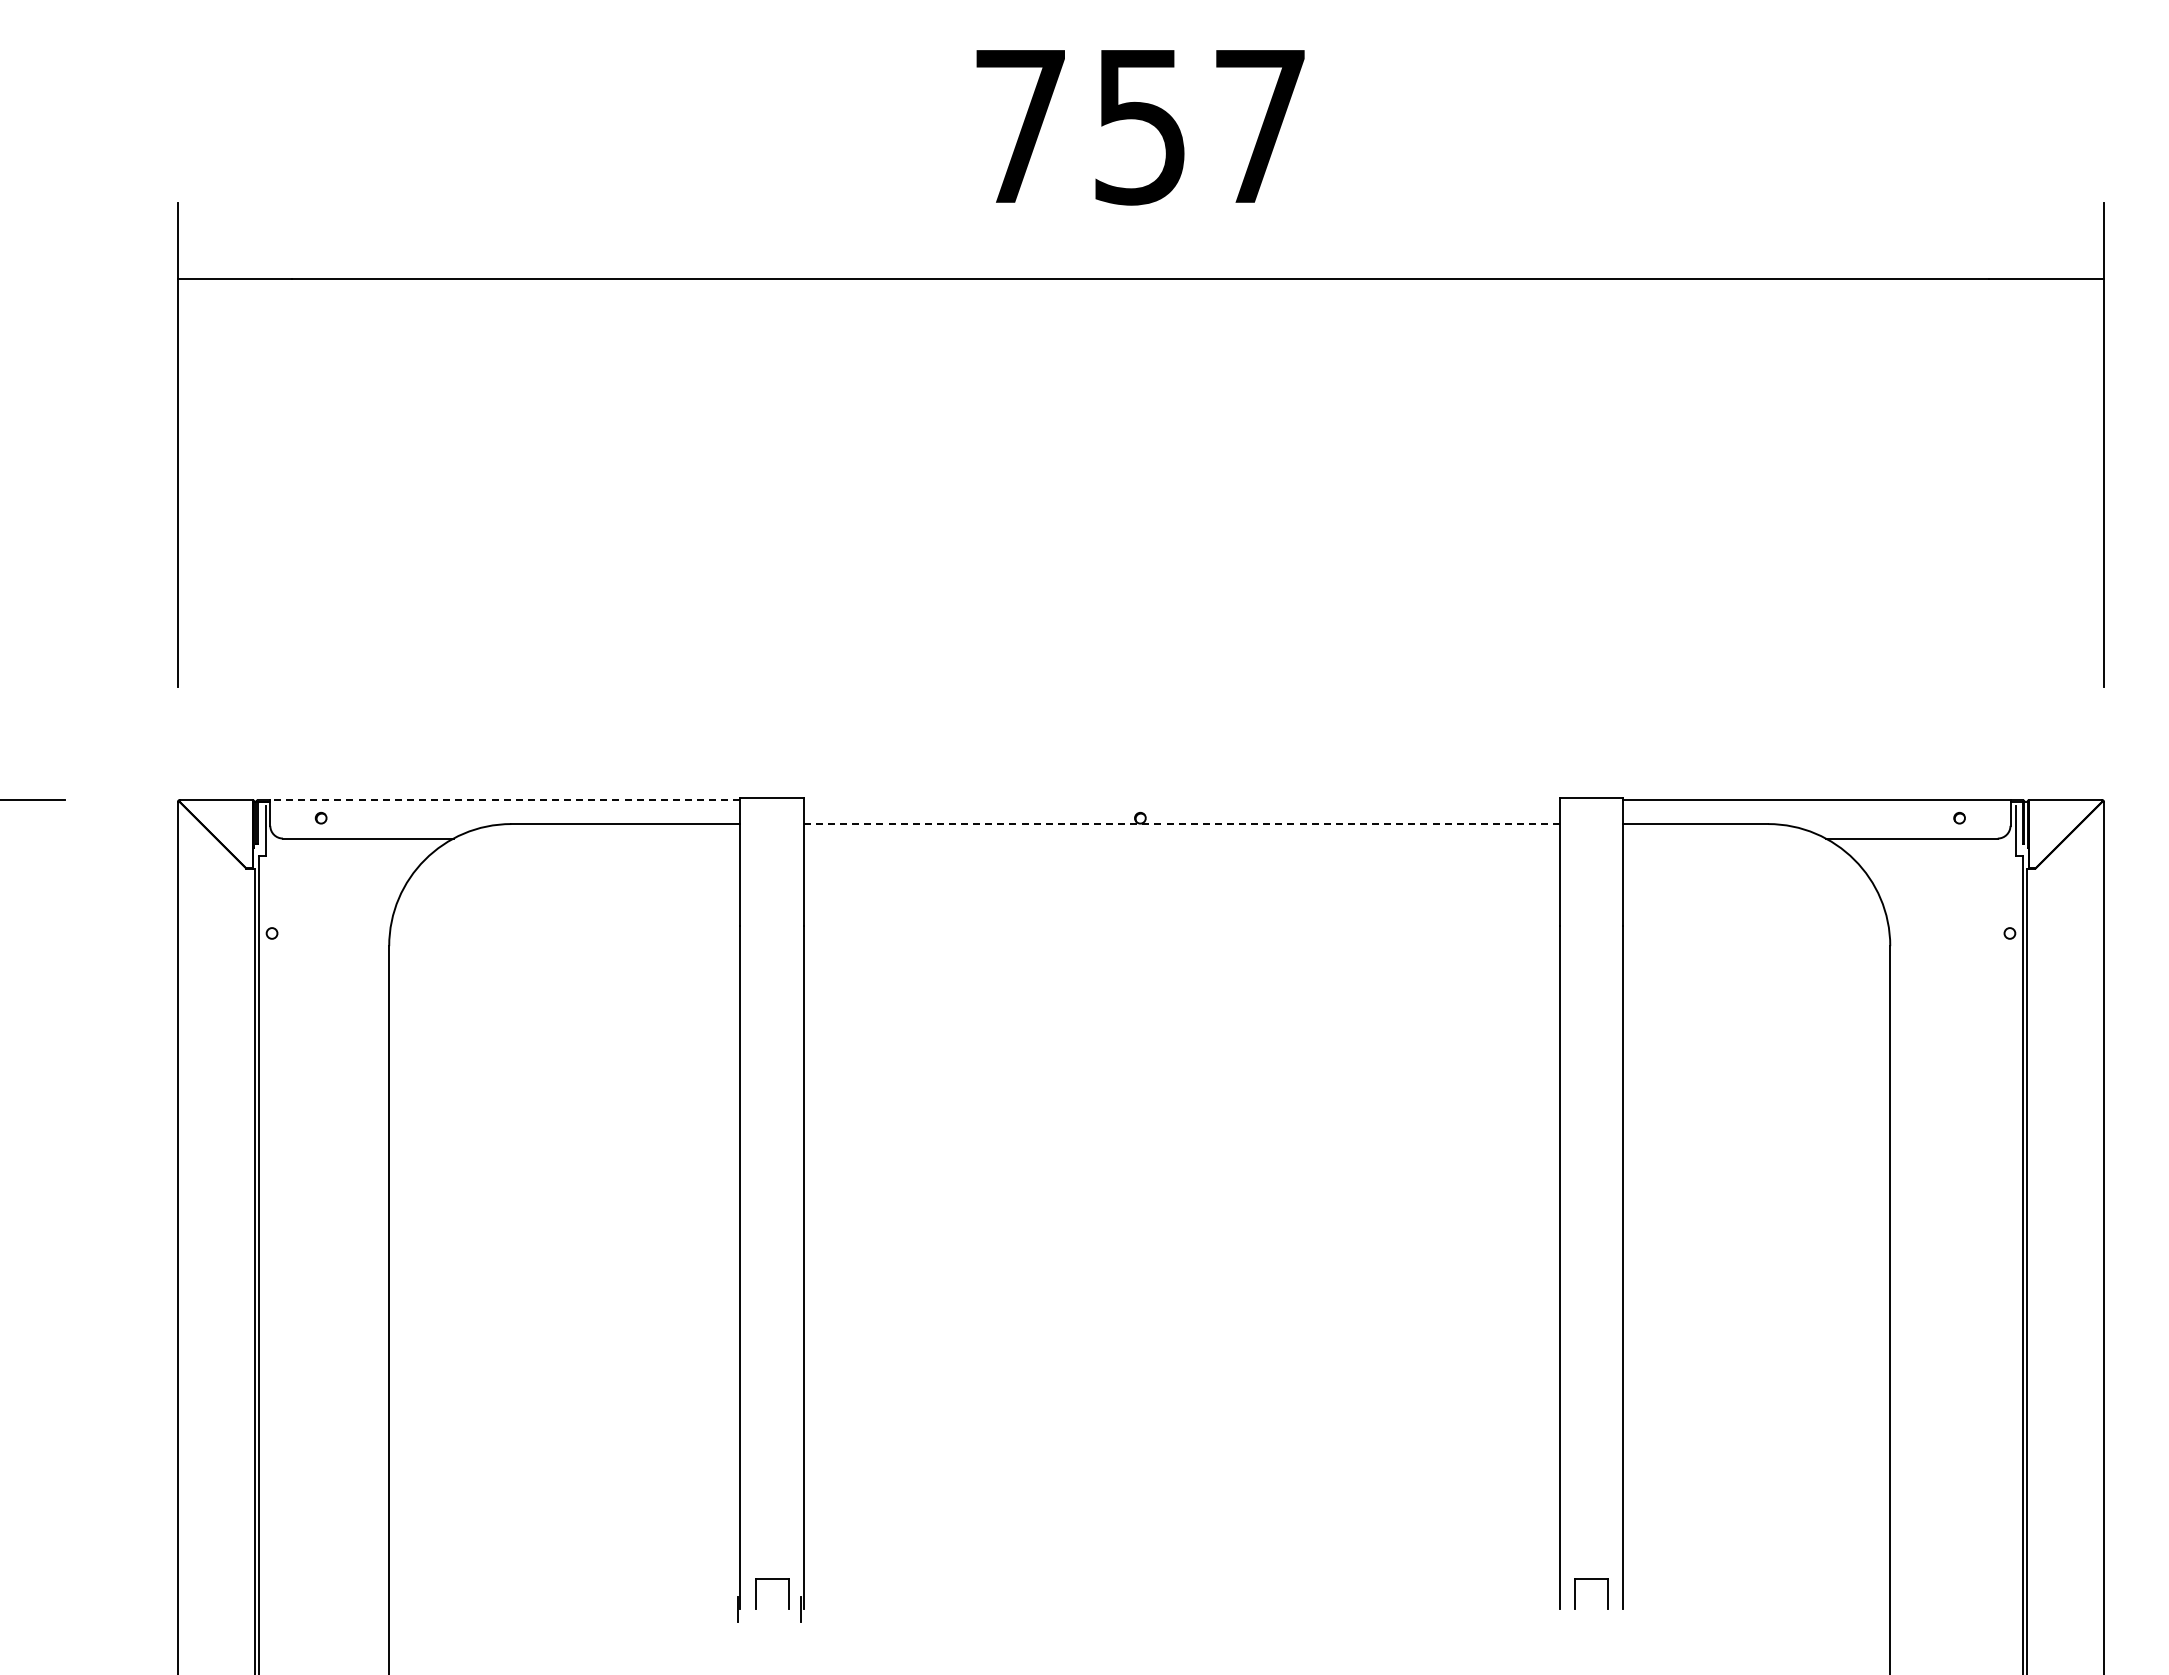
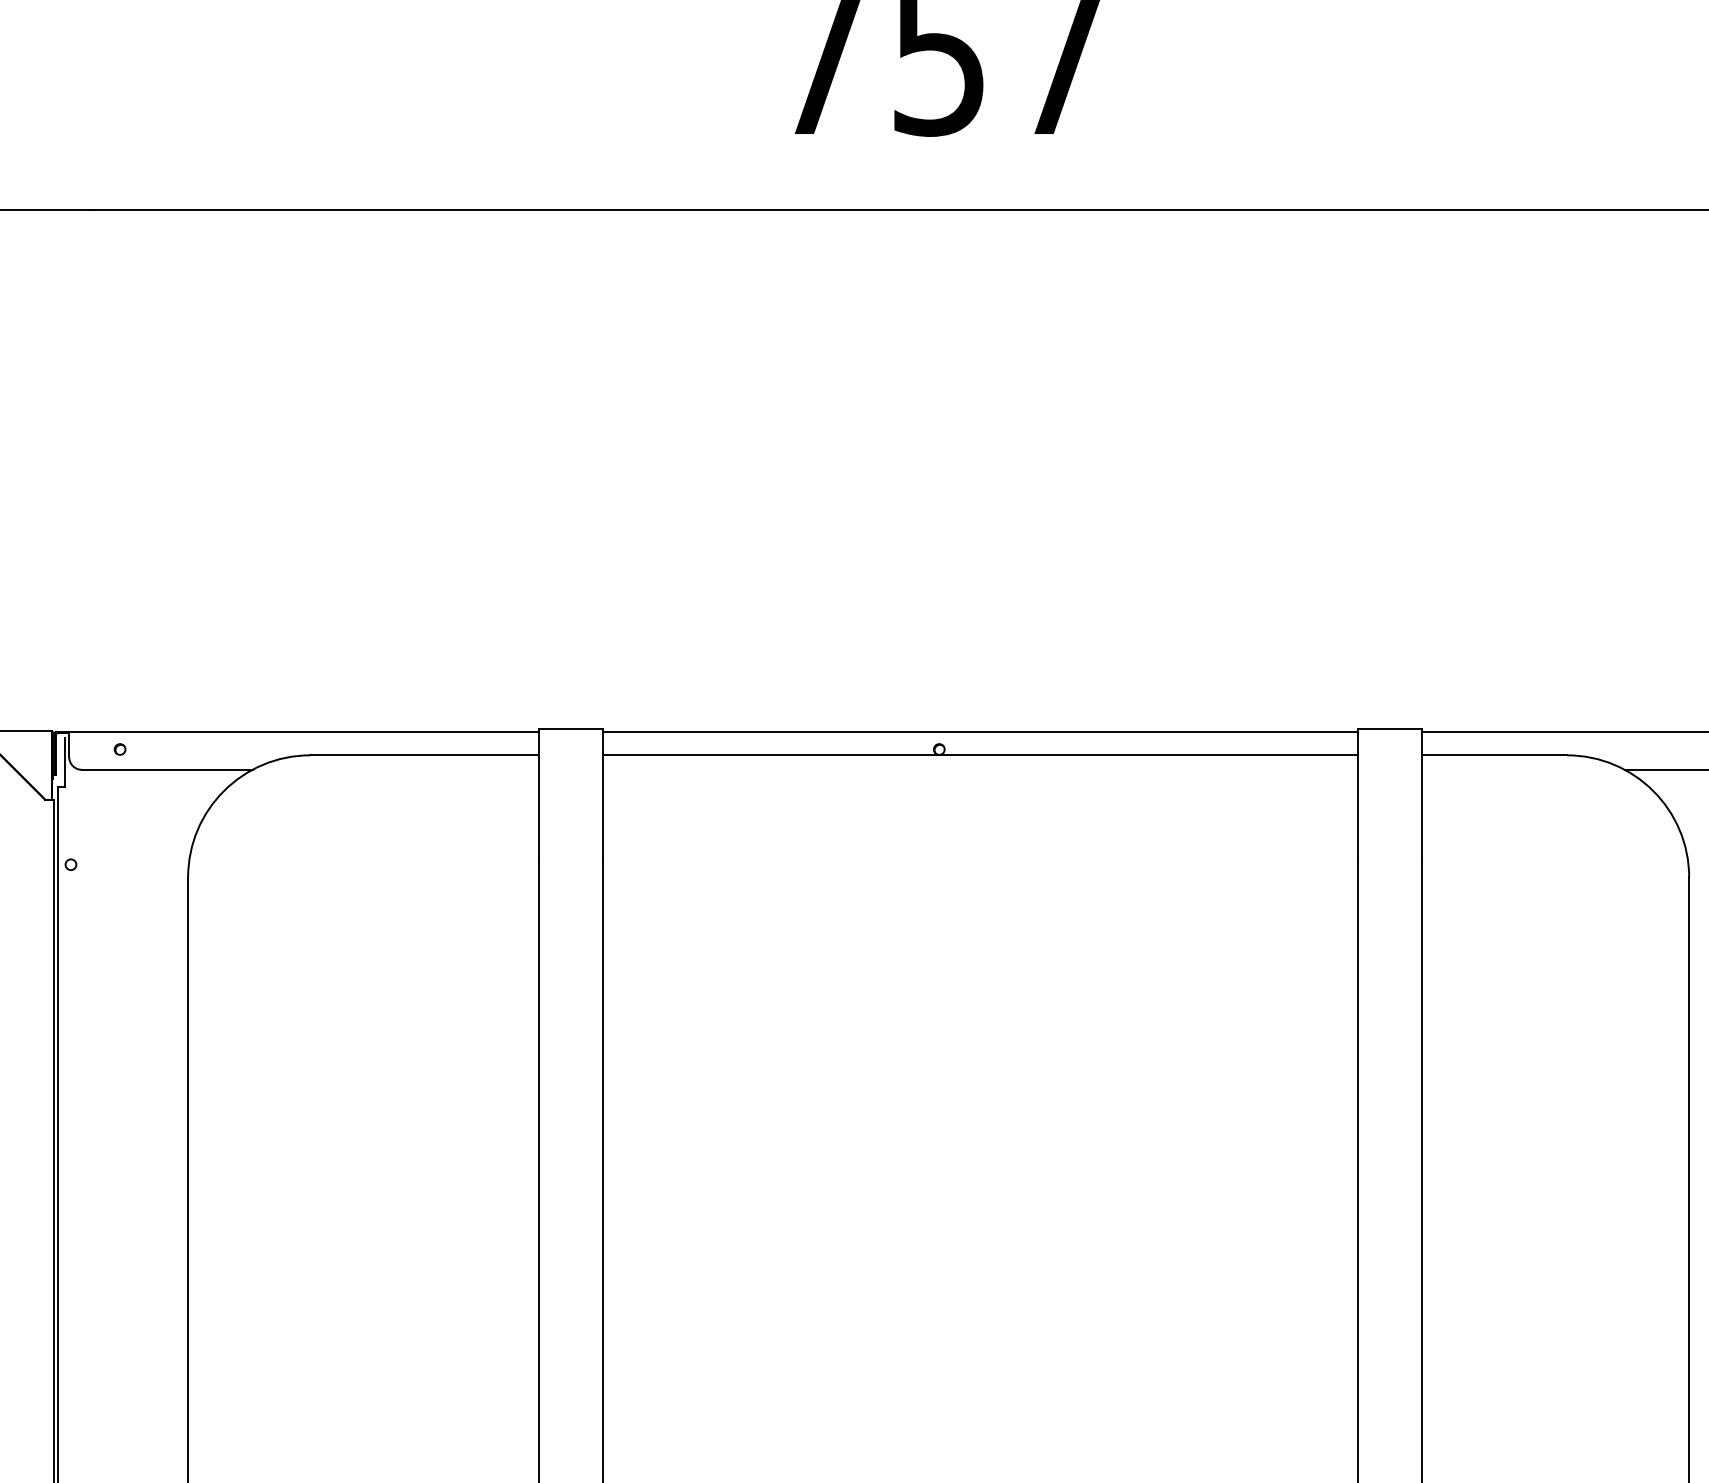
line: (504, 800) -> (303, 731), dashed -> solid
line: (1181, 800) -> (980, 731), added
line: (1181, 824) -> (980, 755), dashed -> solid

